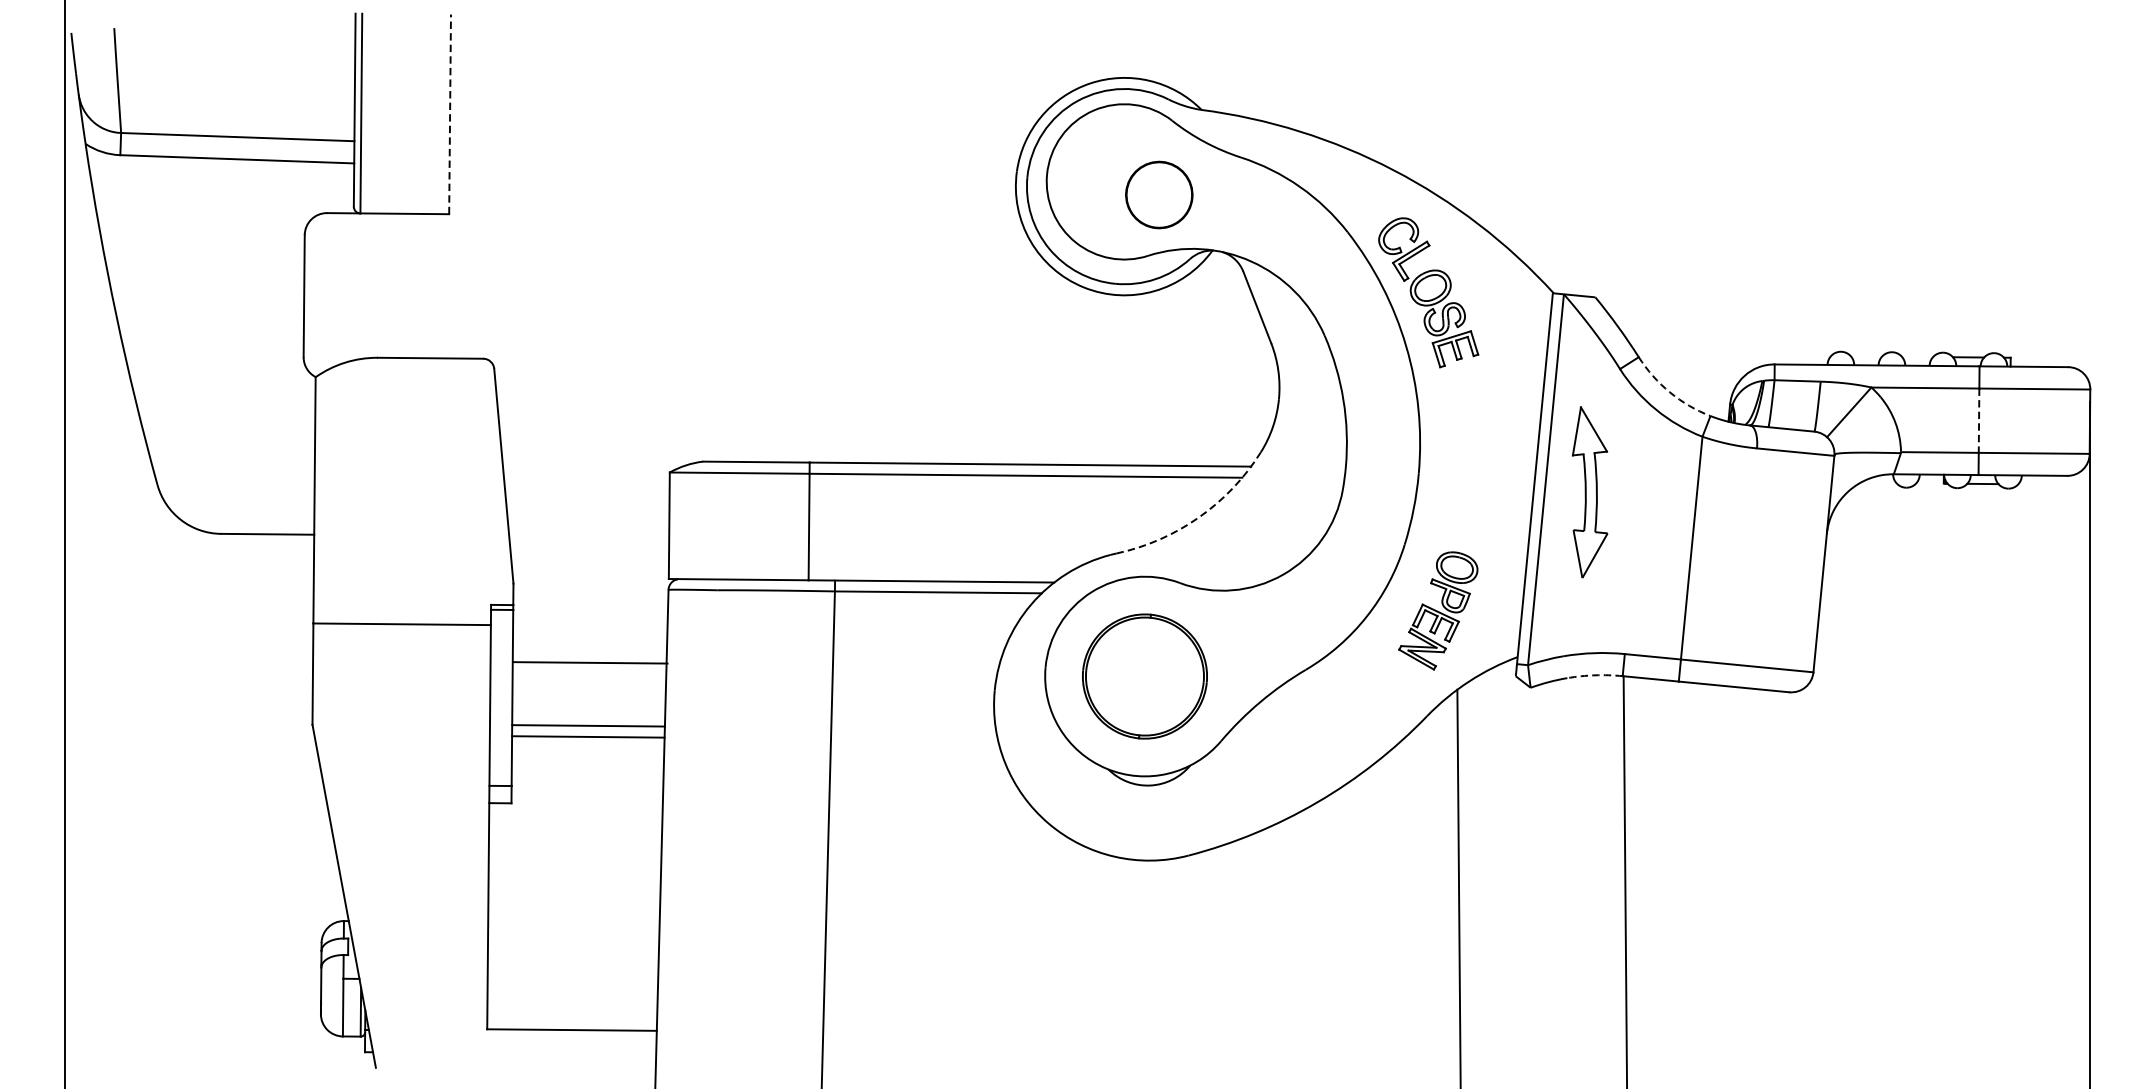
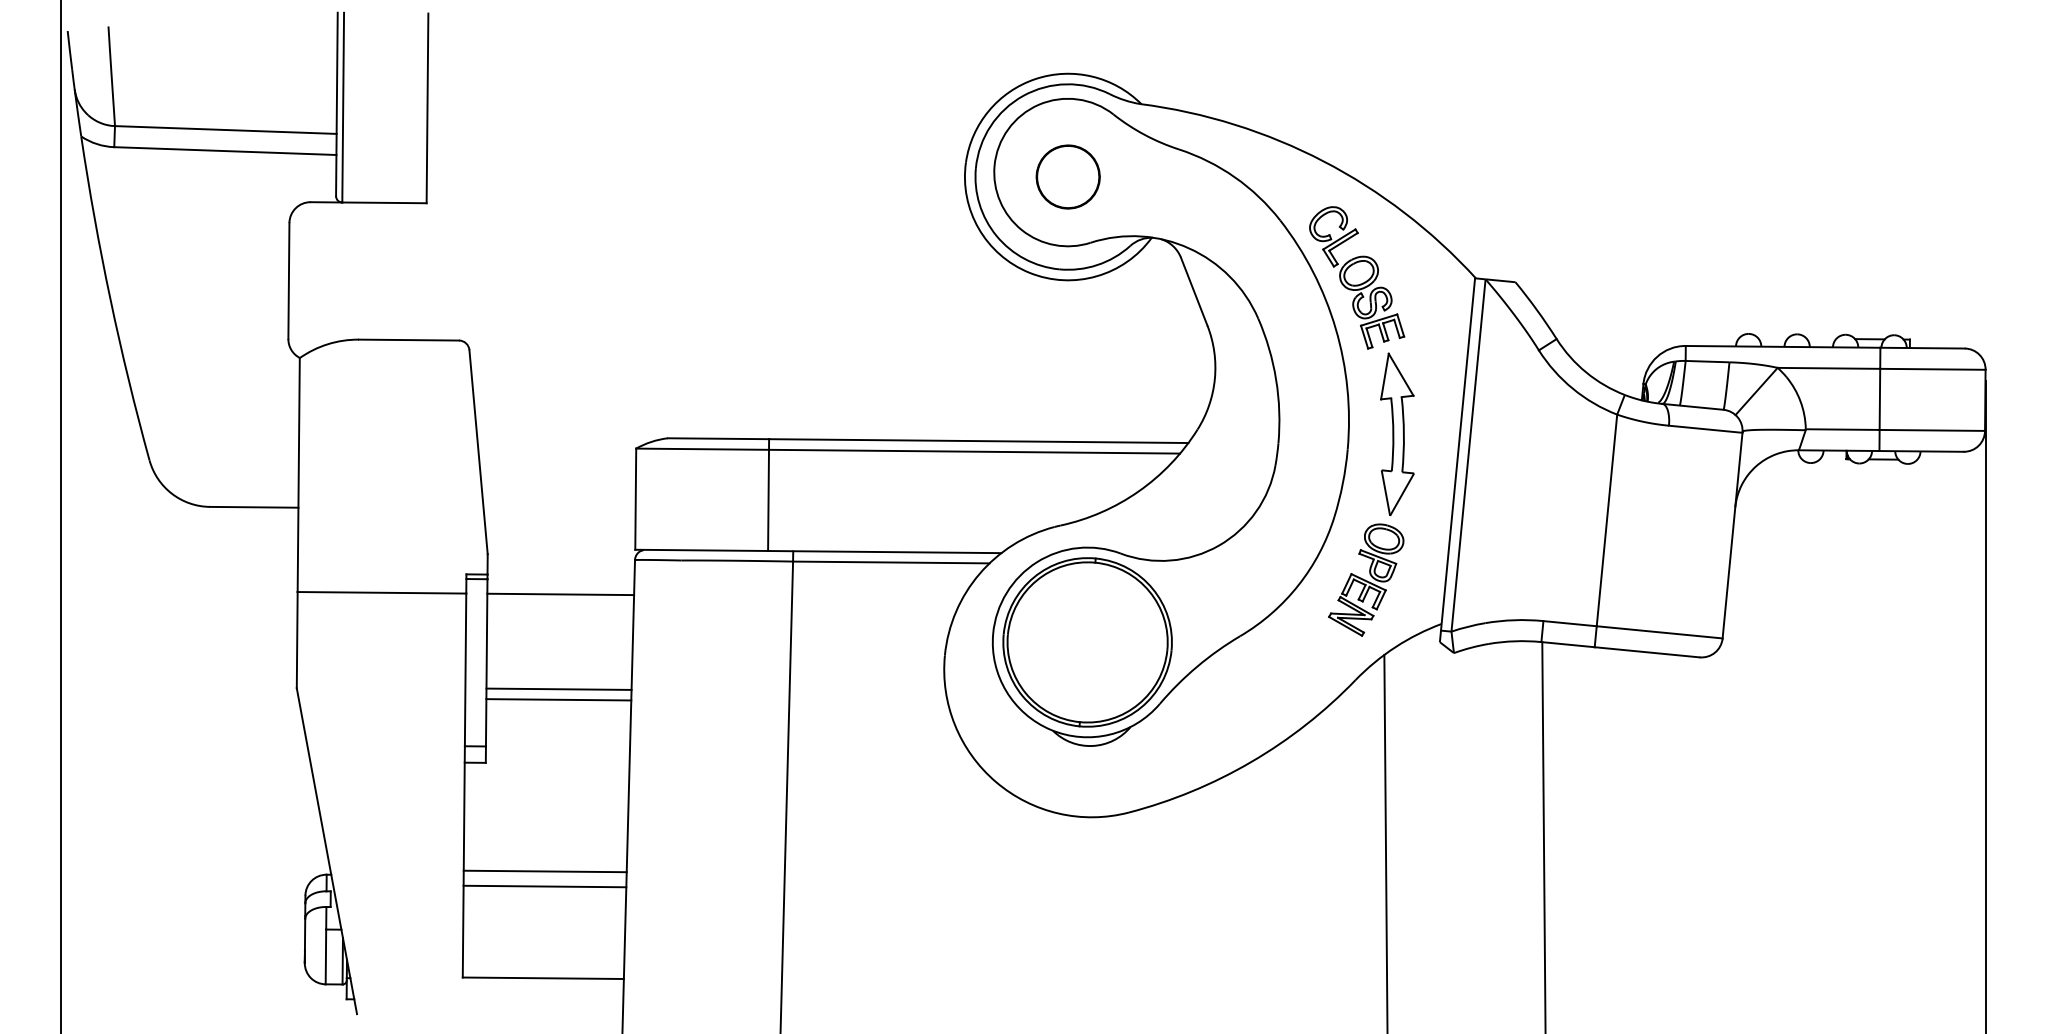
line: (450, 114) -> (427, 108), dashed -> solid
part: (1158, 194) -> (1067, 176), moved
arc: (1670, 392) -> (1586, 372), dashed -> solid
line: (1978, 420) -> (1879, 399), dashed -> solid
part: (1590, 492) -> (1397, 434), moved
arc: (1198, 517) -> (1138, 491), dashed -> solid
line: (590, 662) -> (560, 594), moved
arc: (1595, 675) -> (1515, 641), dashed -> solid
part: (1144, 676) -> (1087, 642), size x1.43
line: (573, 917) -> (544, 871), added
line: (573, 933) -> (544, 886), added

